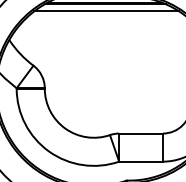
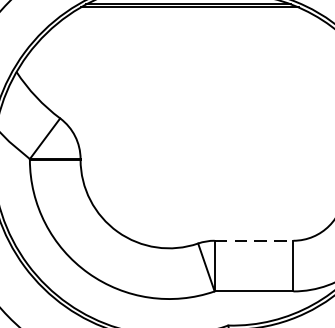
line: (106, 11) -> (191, 20), removed
line: (141, 133) -> (254, 240), solid -> dashed

